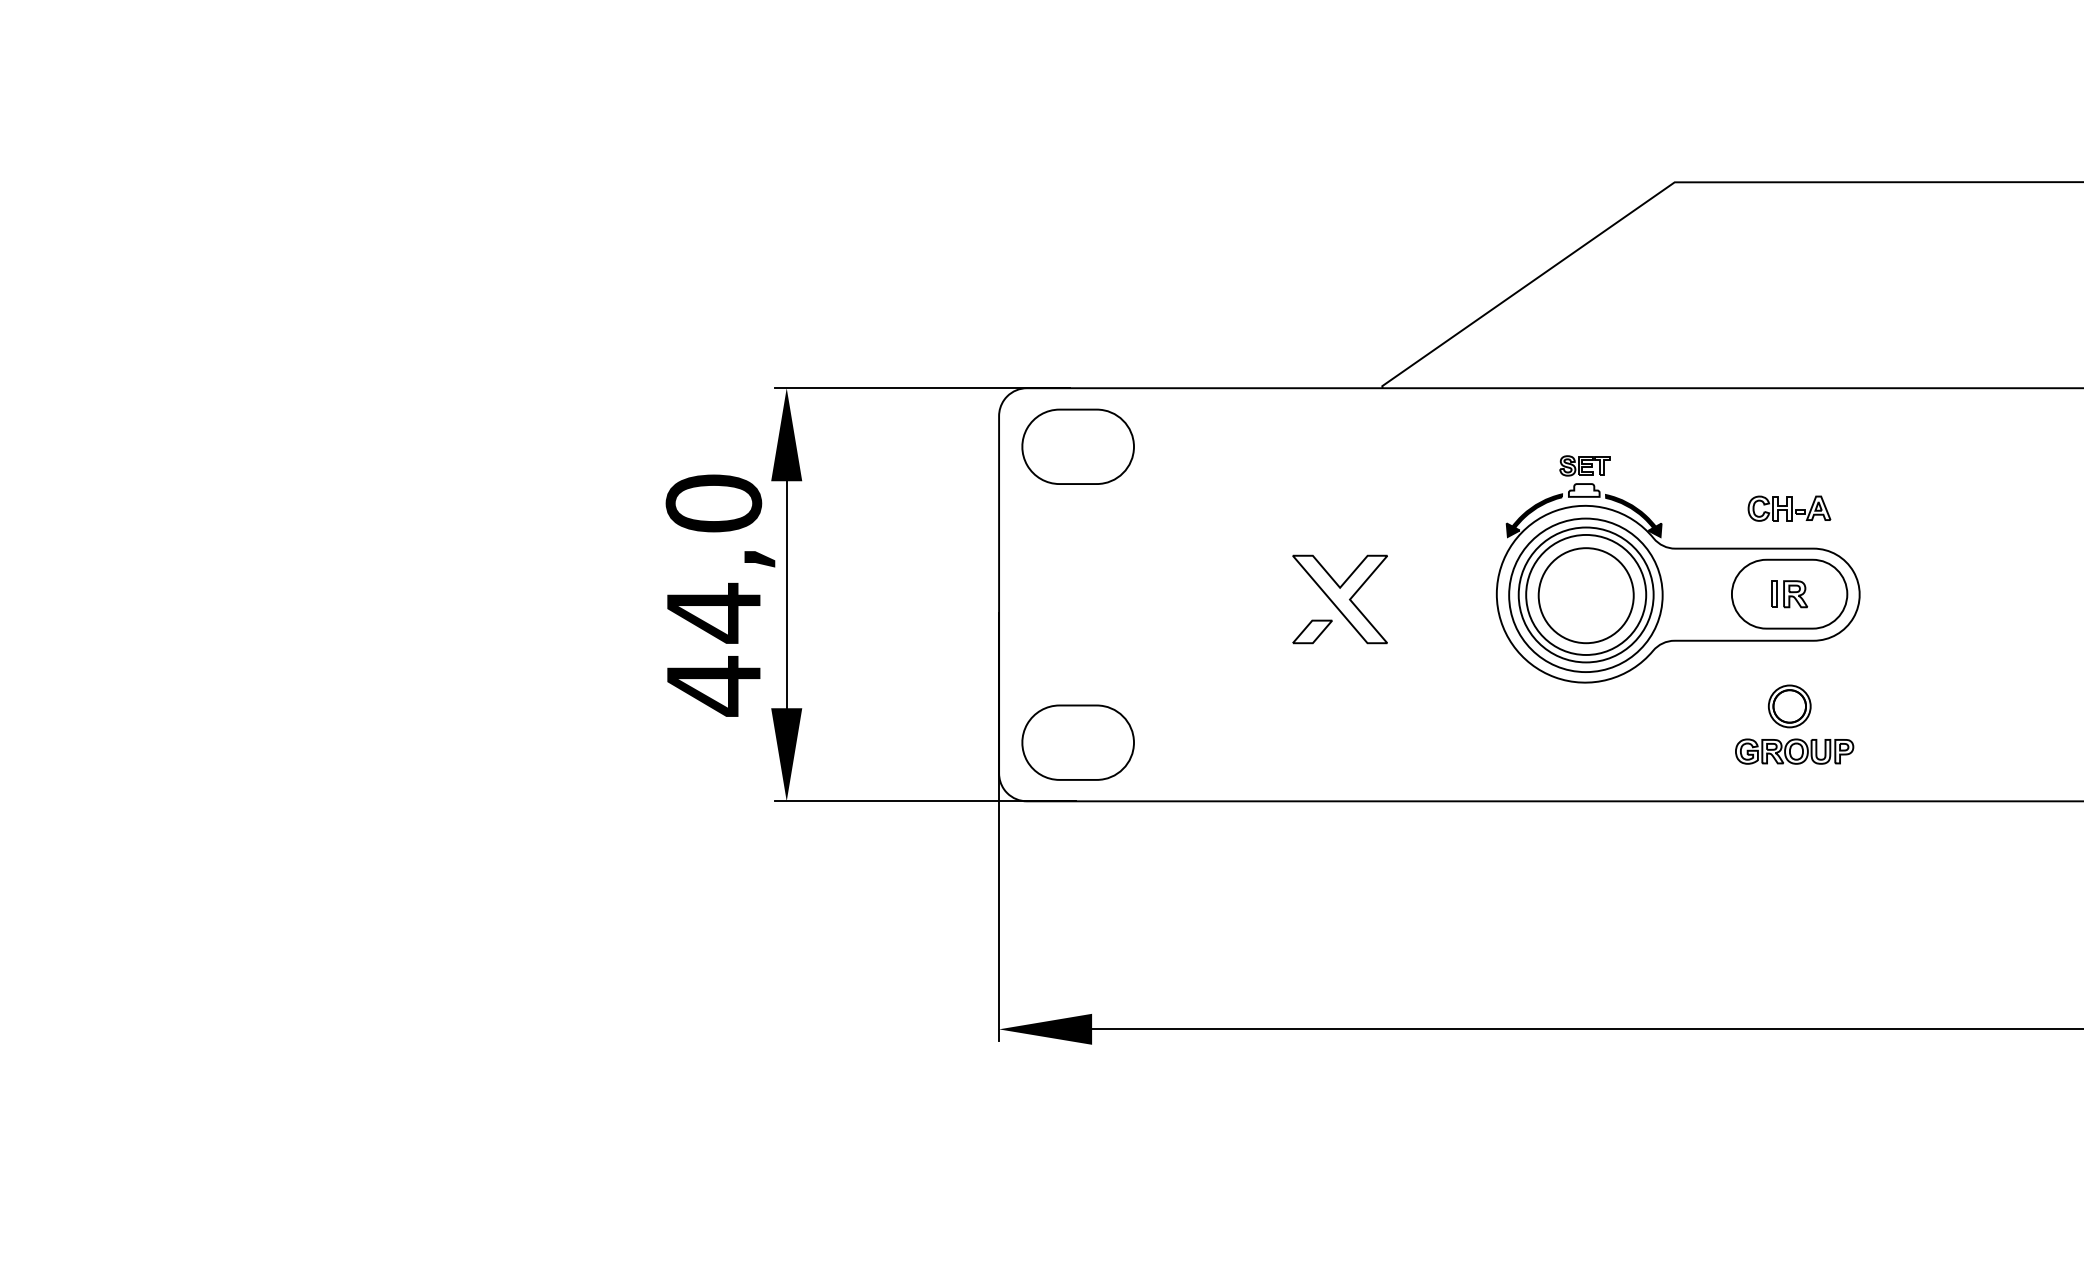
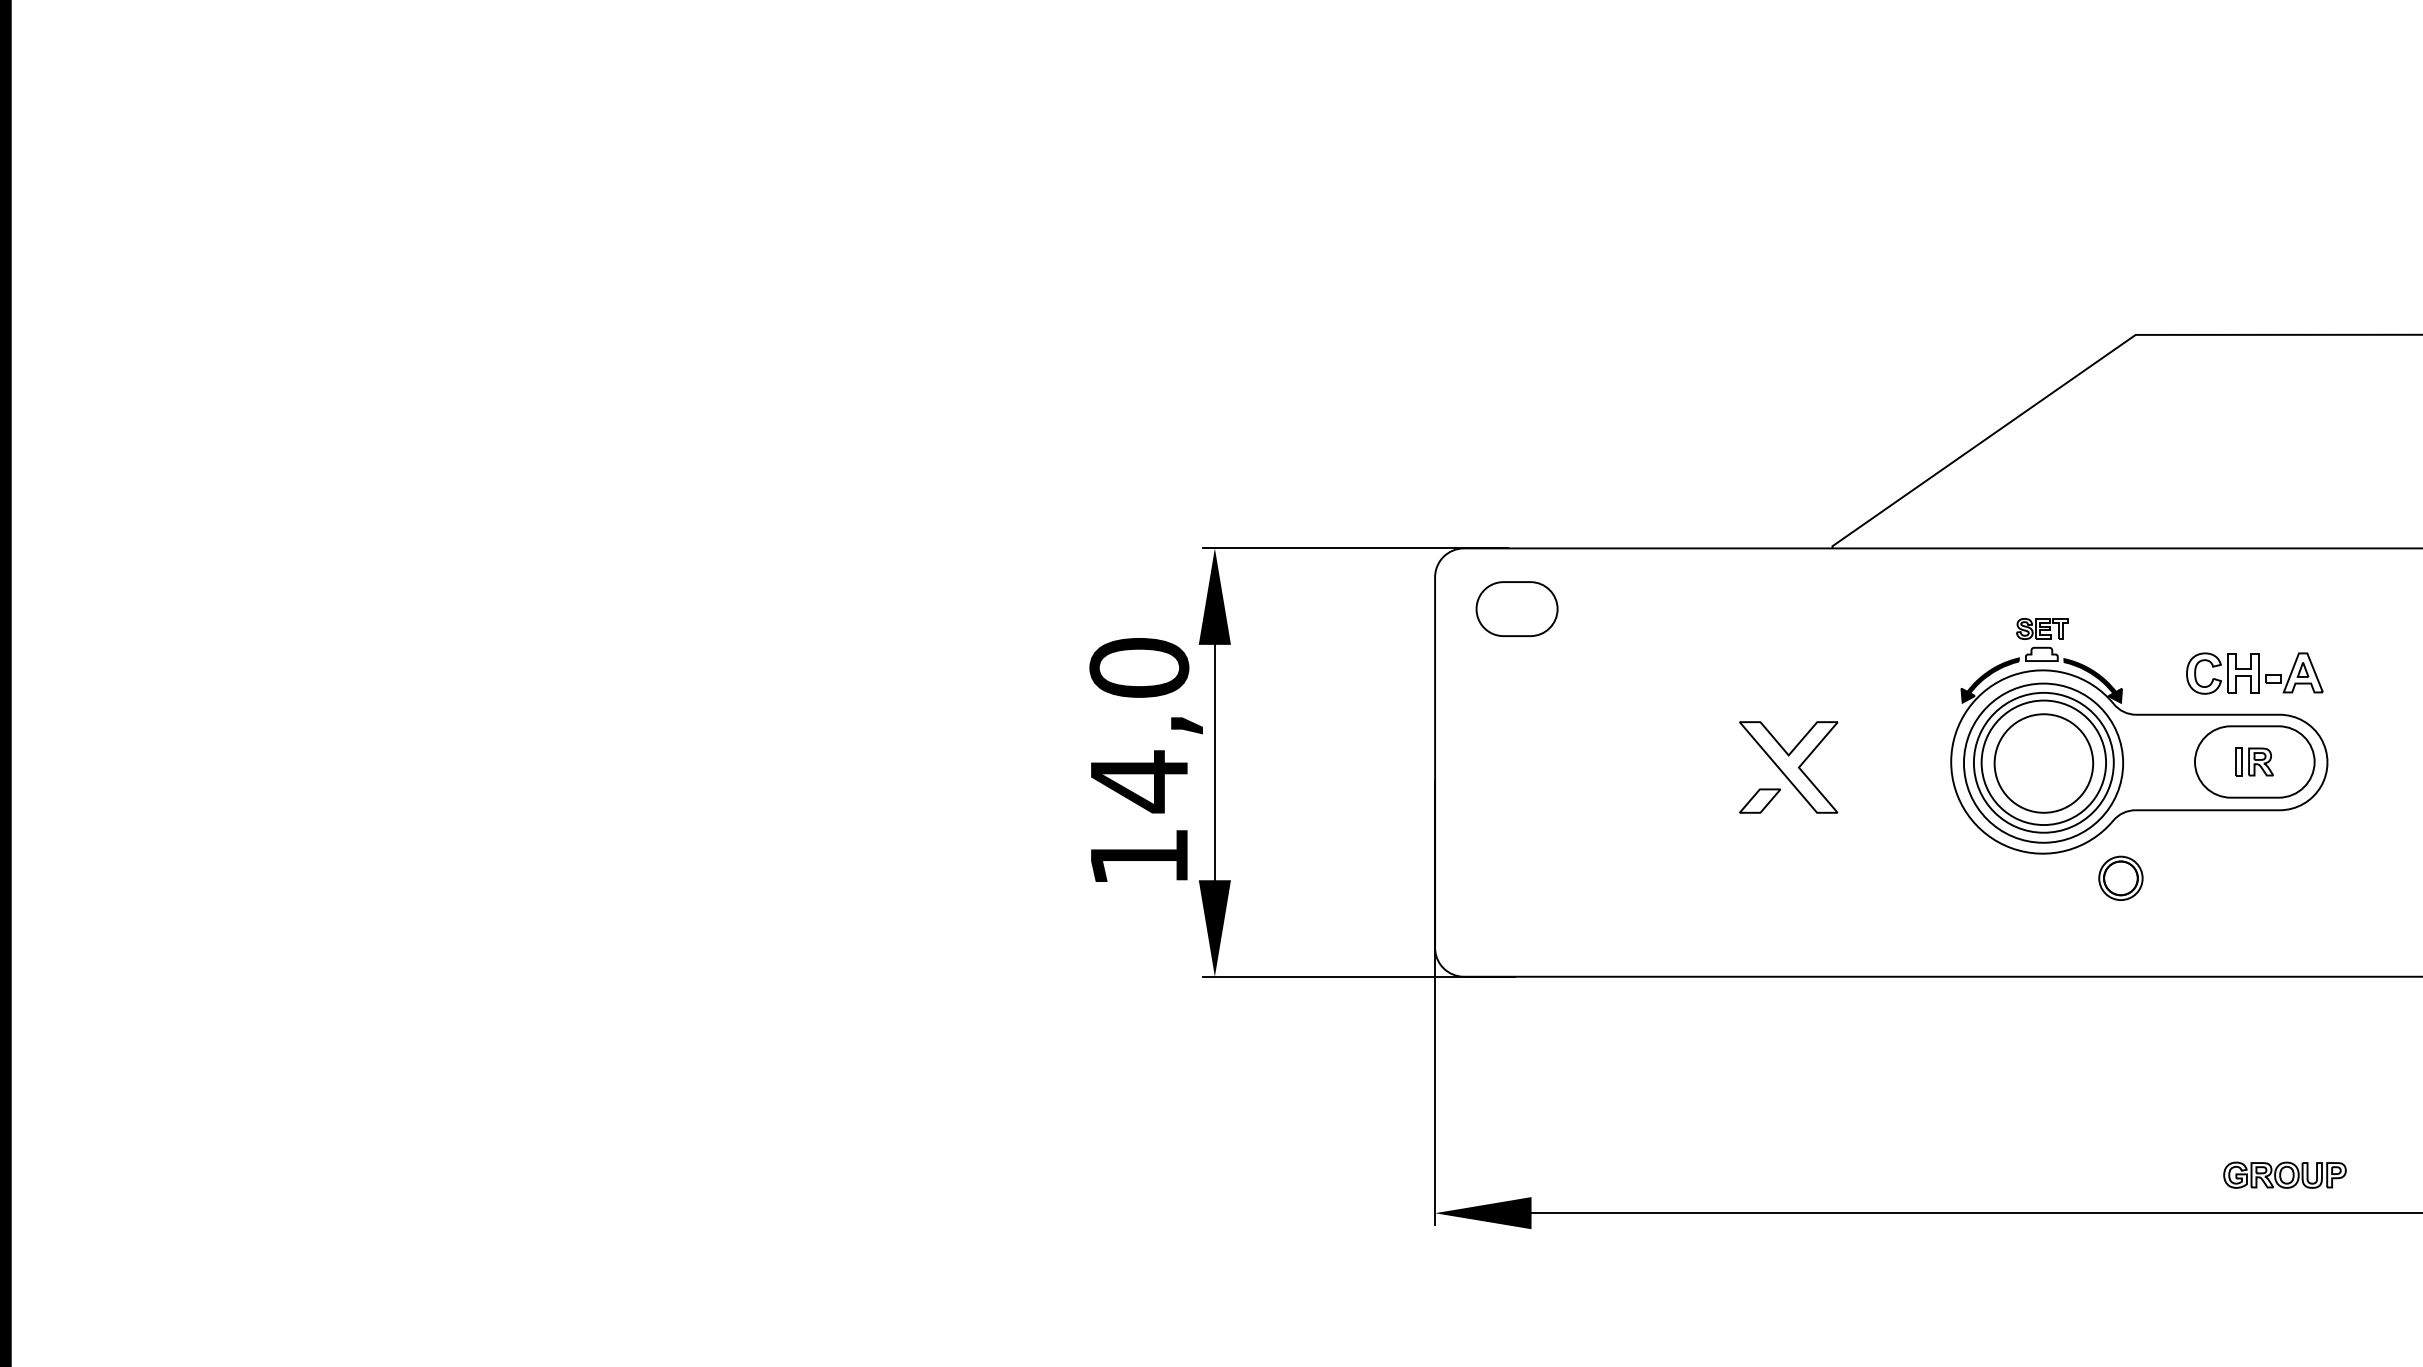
part: (1077, 446) -> (1516, 608), size x0.7
part: (1789, 507) -> (2254, 672), size x1.6
text: (714, 686) -> (1139, 857), 44,0 -> 14,0
part: (1789, 705) -> (2120, 877), moved
part: (1077, 742) -> (1516, 915), removed
part: (1794, 750) -> (2284, 1174), moved

